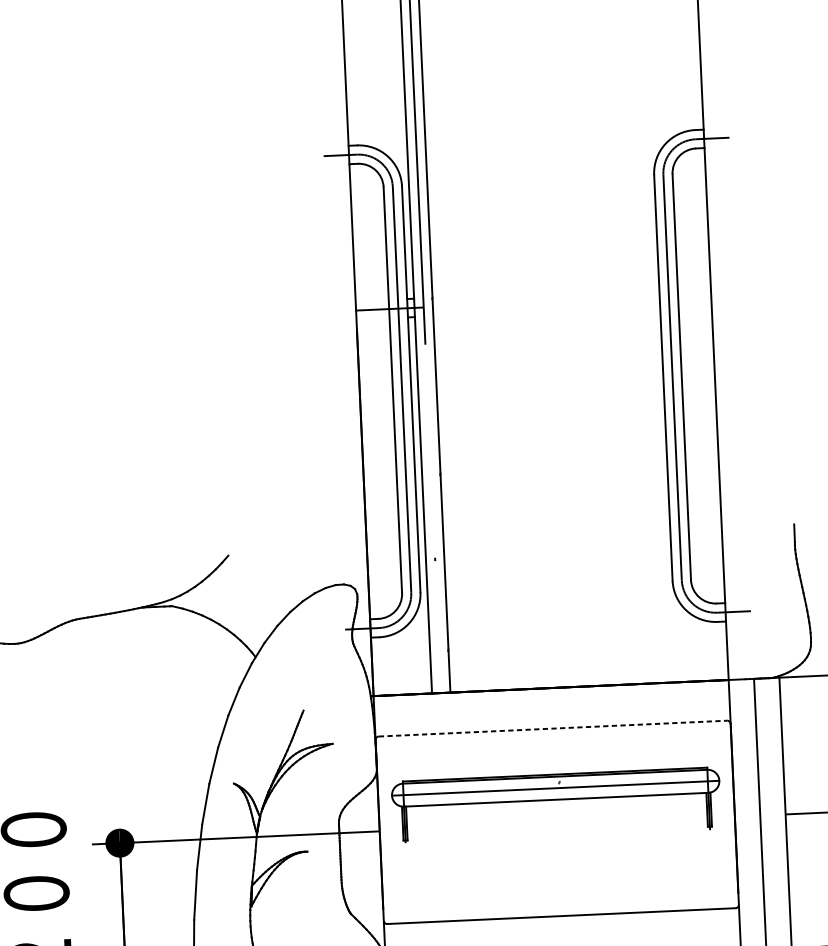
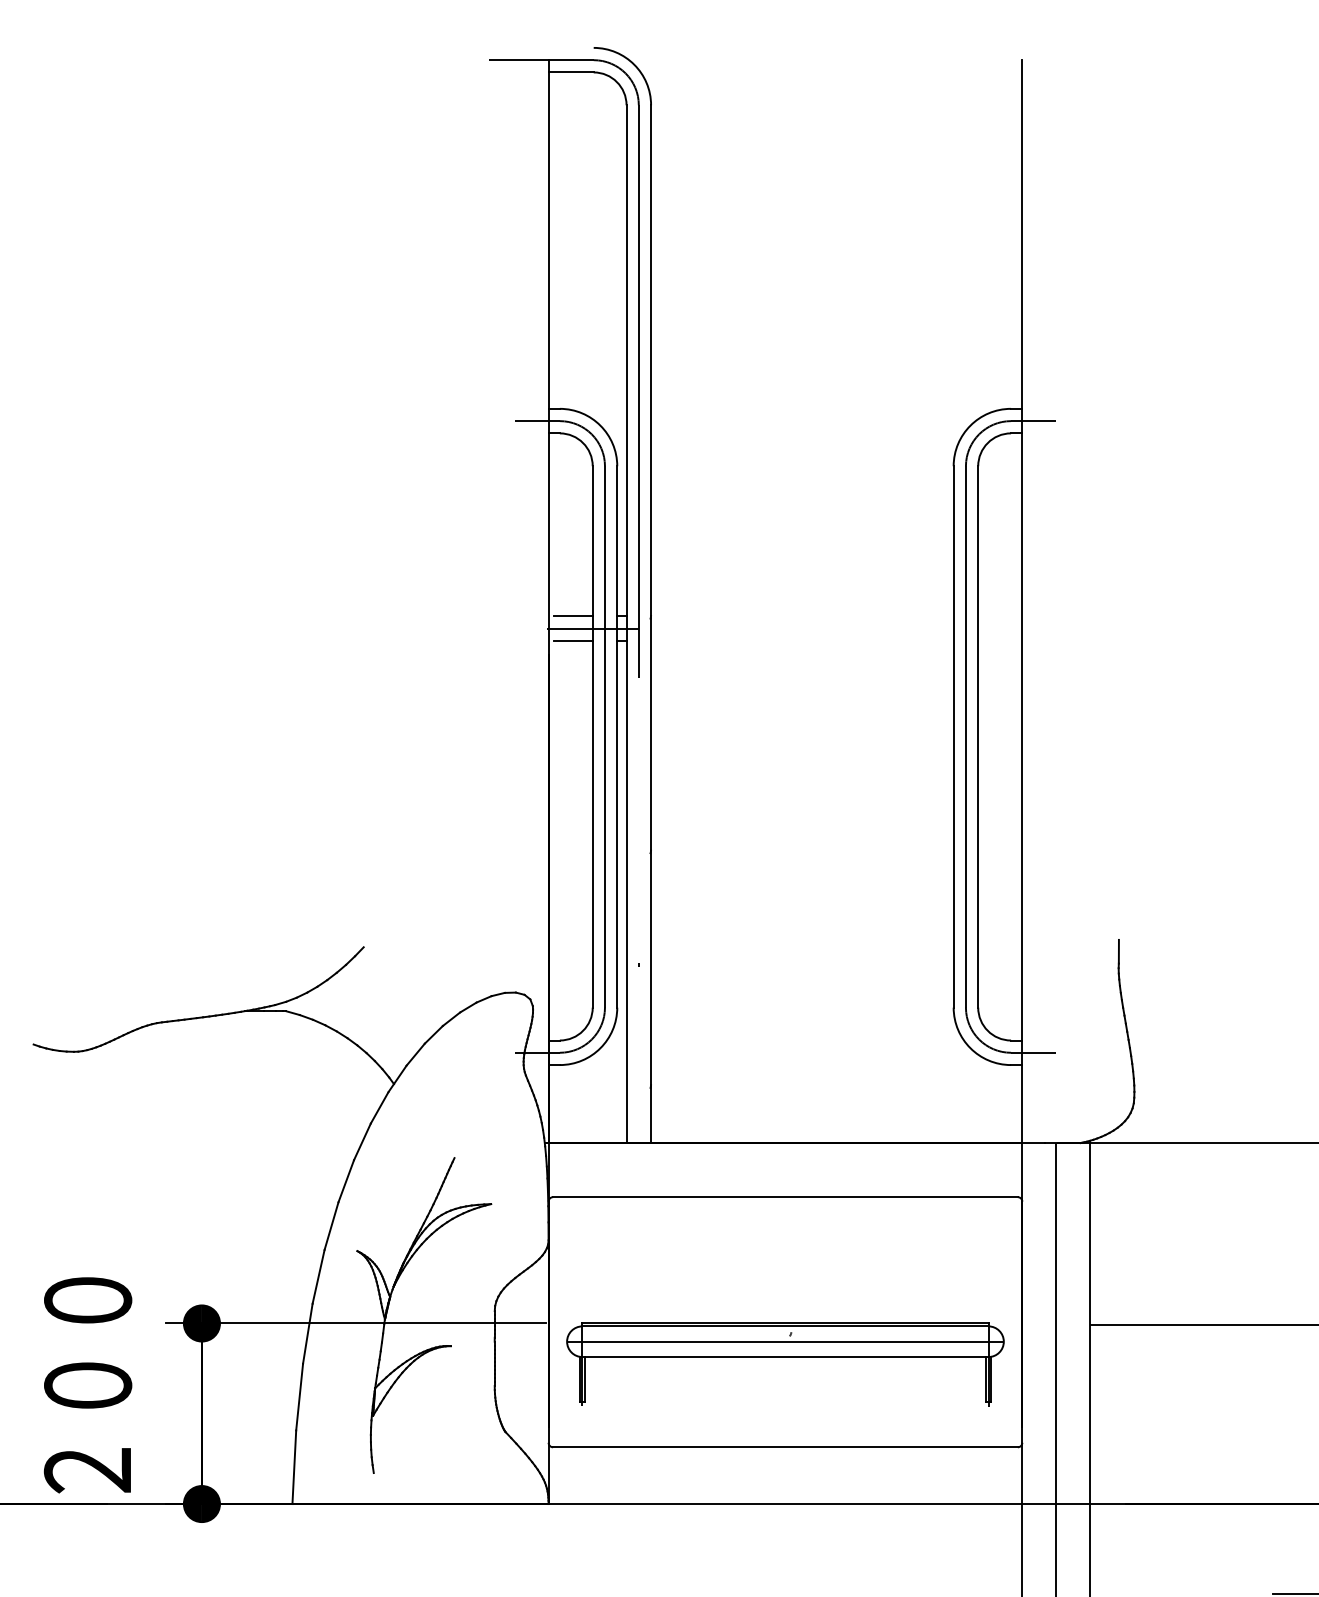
line: (374, 300) -> (573, 616), added
line: (375, 318) -> (573, 640), added
line: (553, 728) -> (785, 1197), dashed -> solid
part: (556, 800) -> (785, 1357), moved

